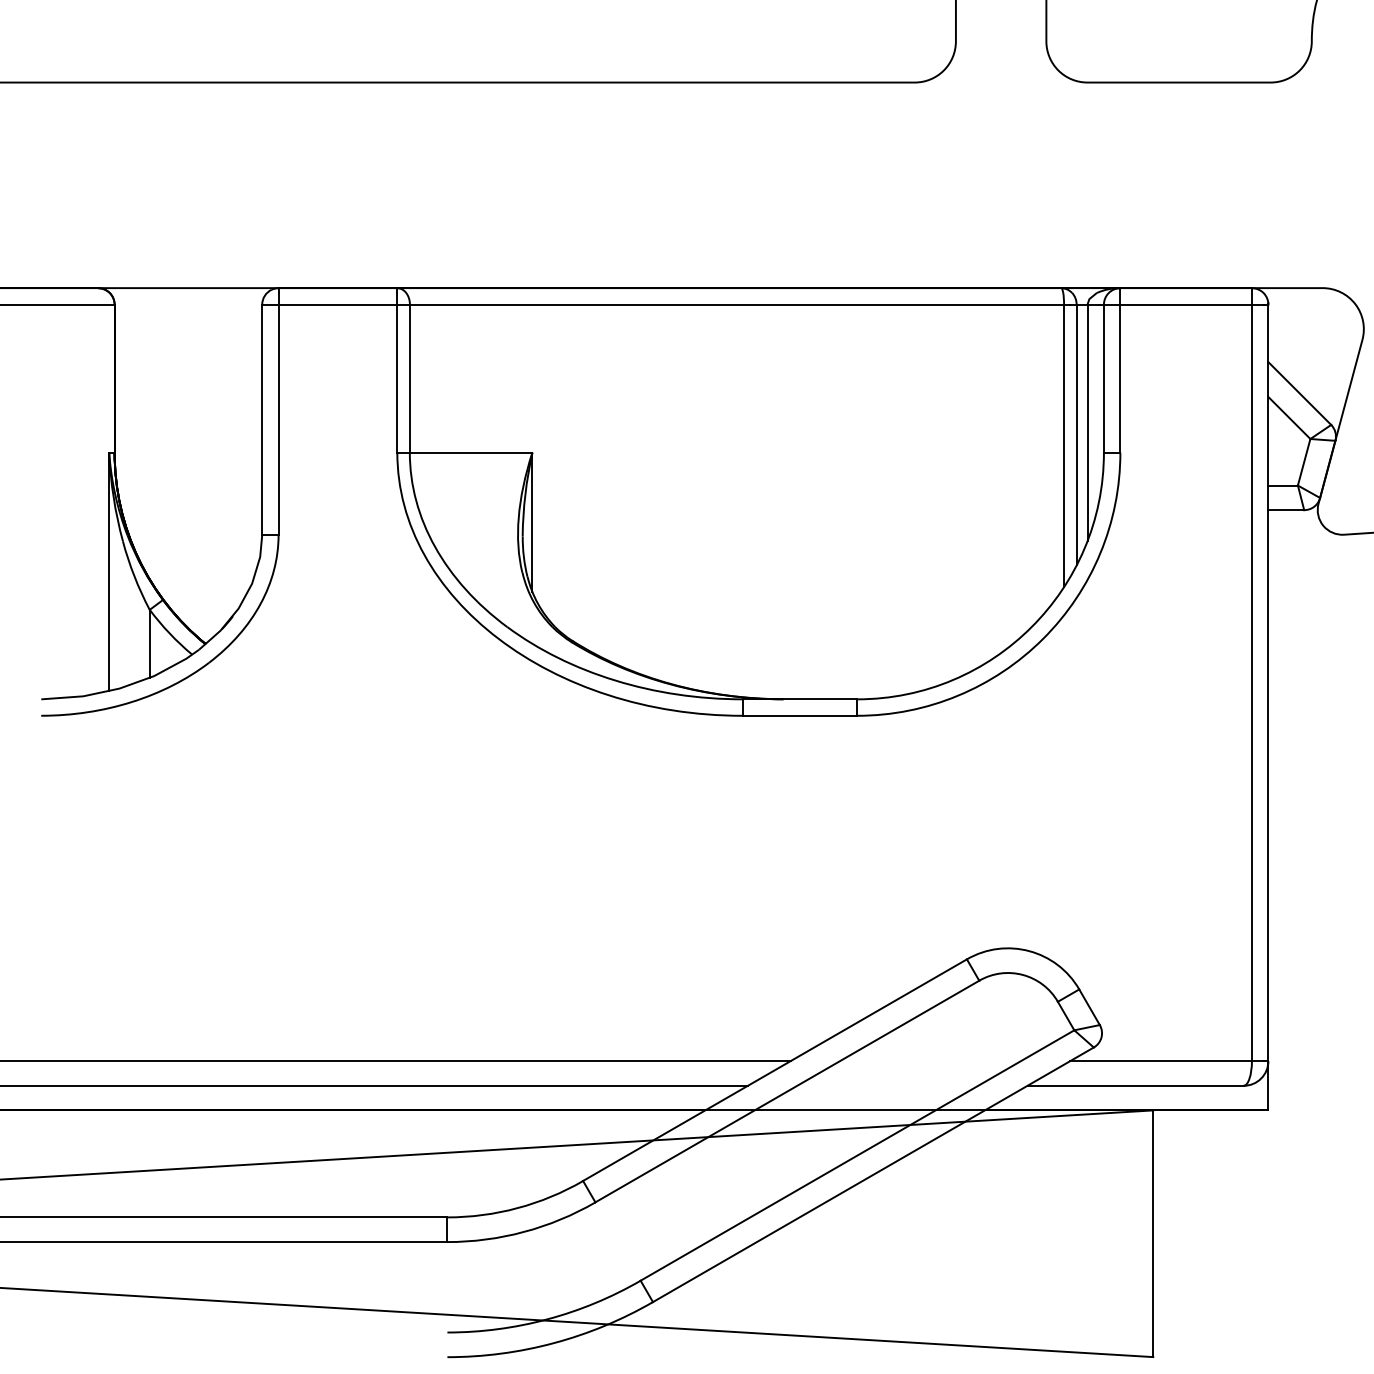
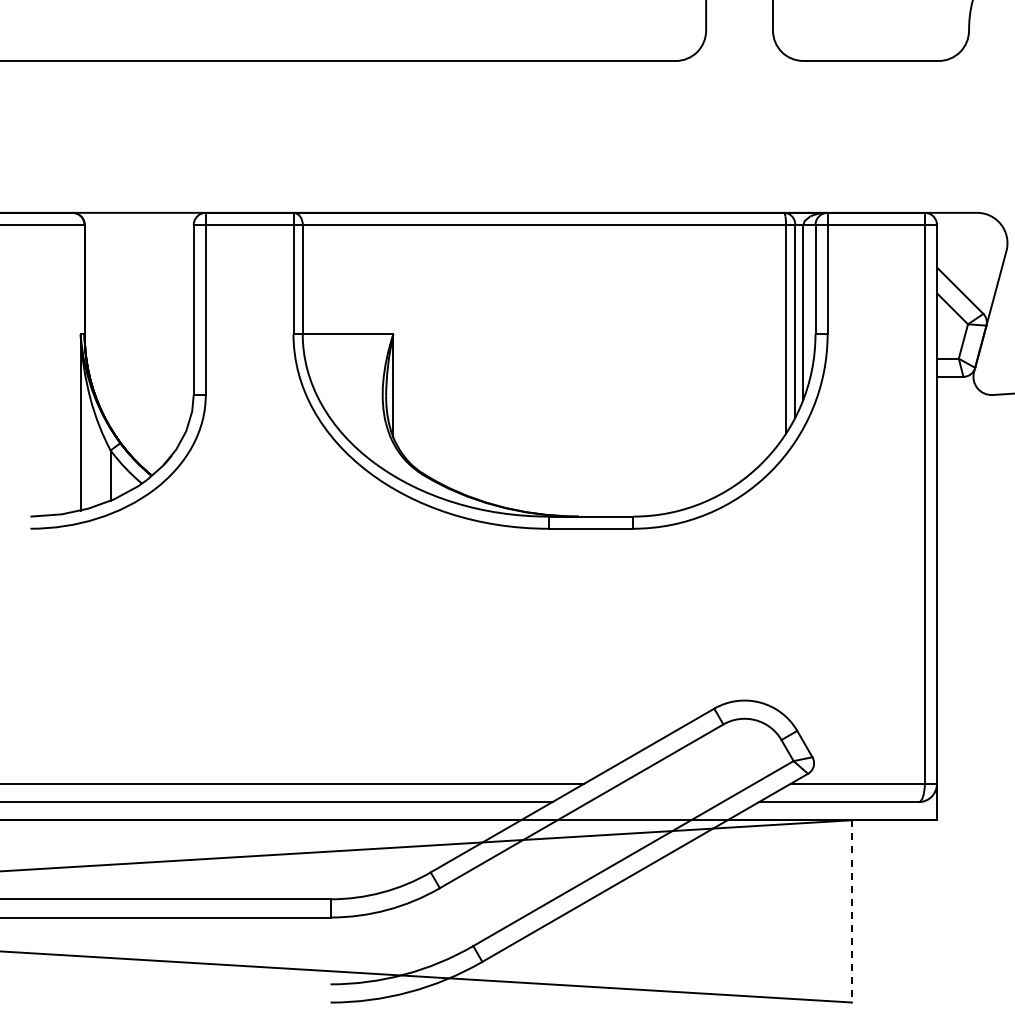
line: (1152, 1233) -> (851, 911), solid -> dashed

